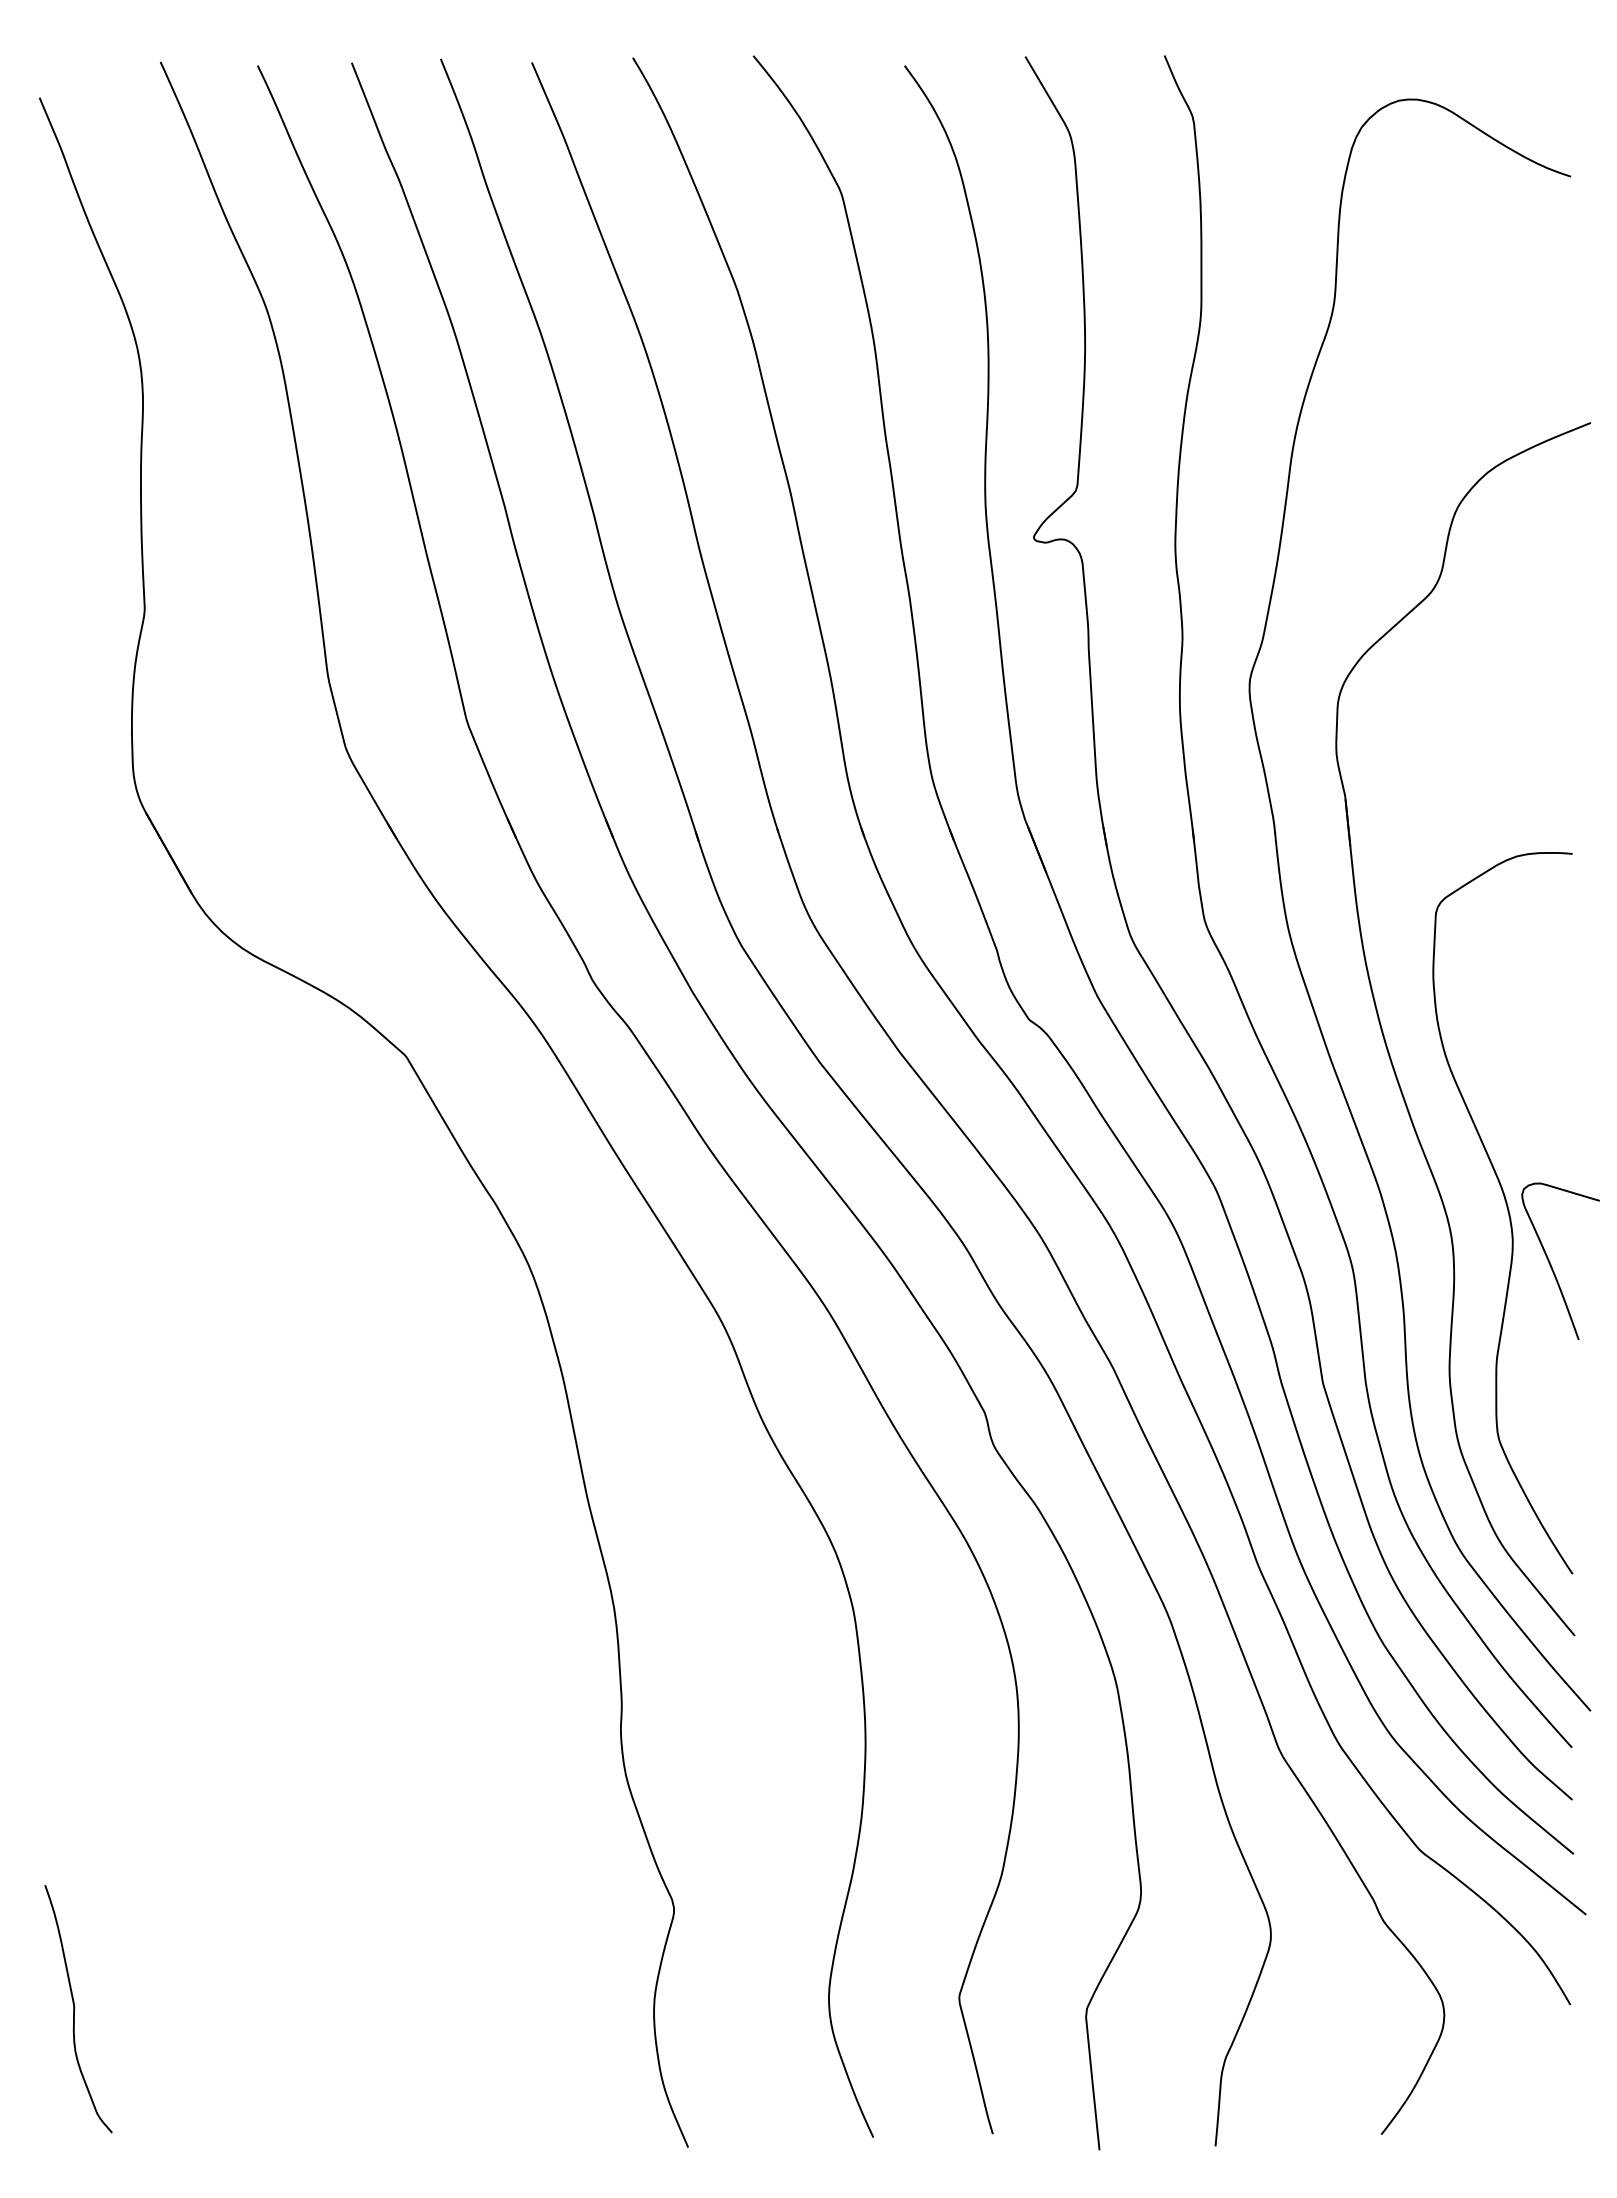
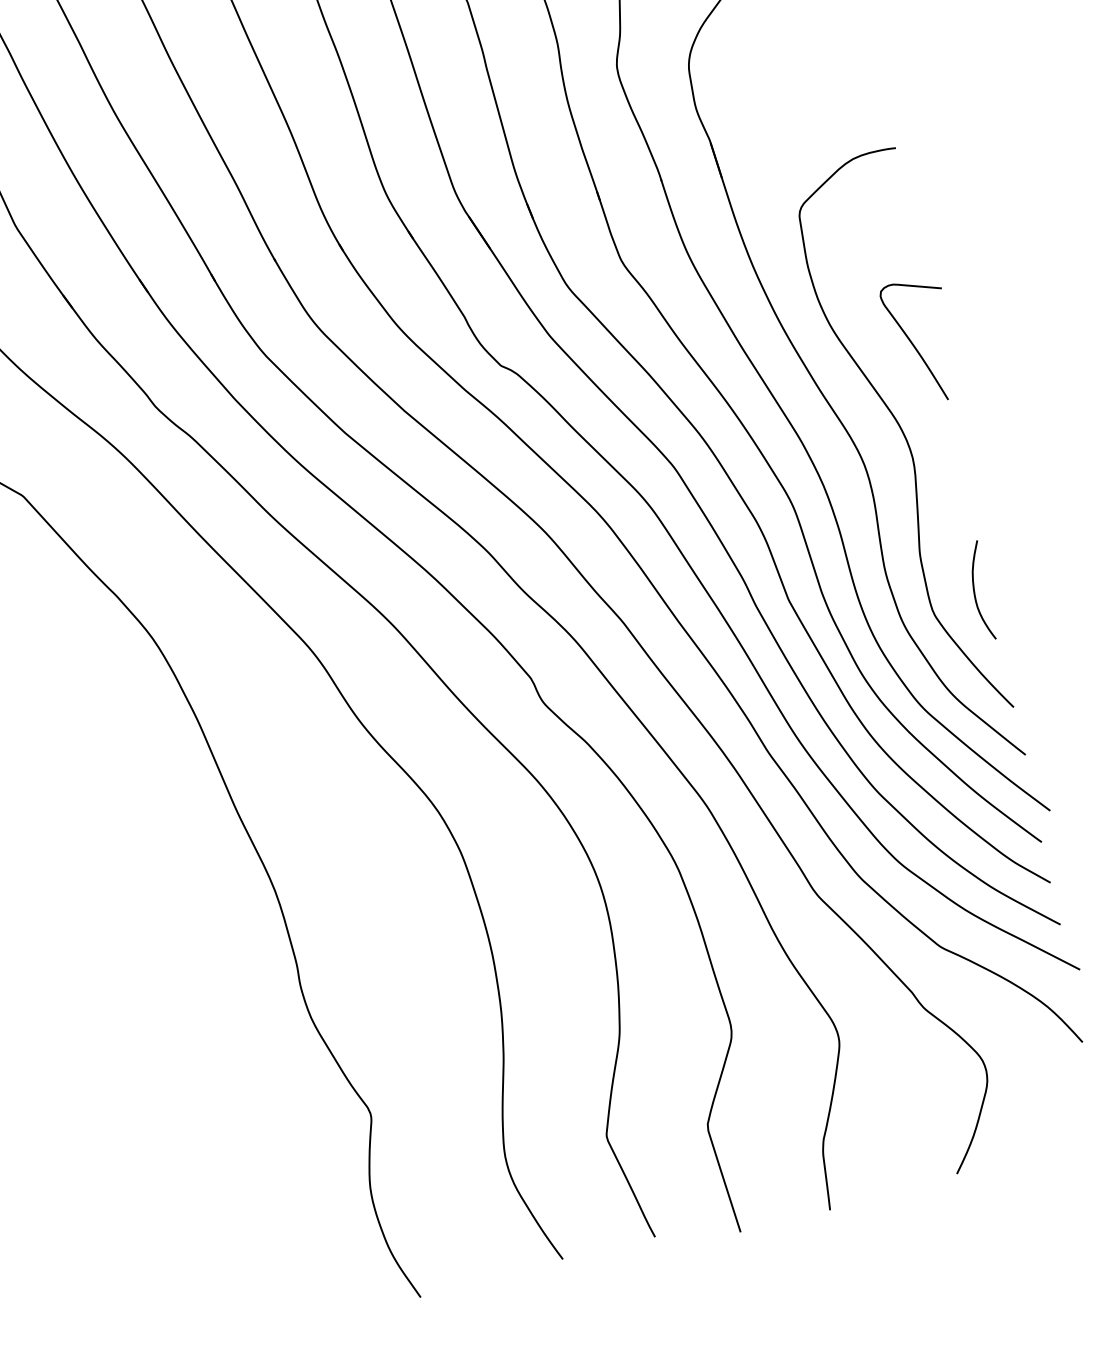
curve: (1552, 1266) -> (915, 347), moved
curve: (1554, 1421) -> (974, 591), added

